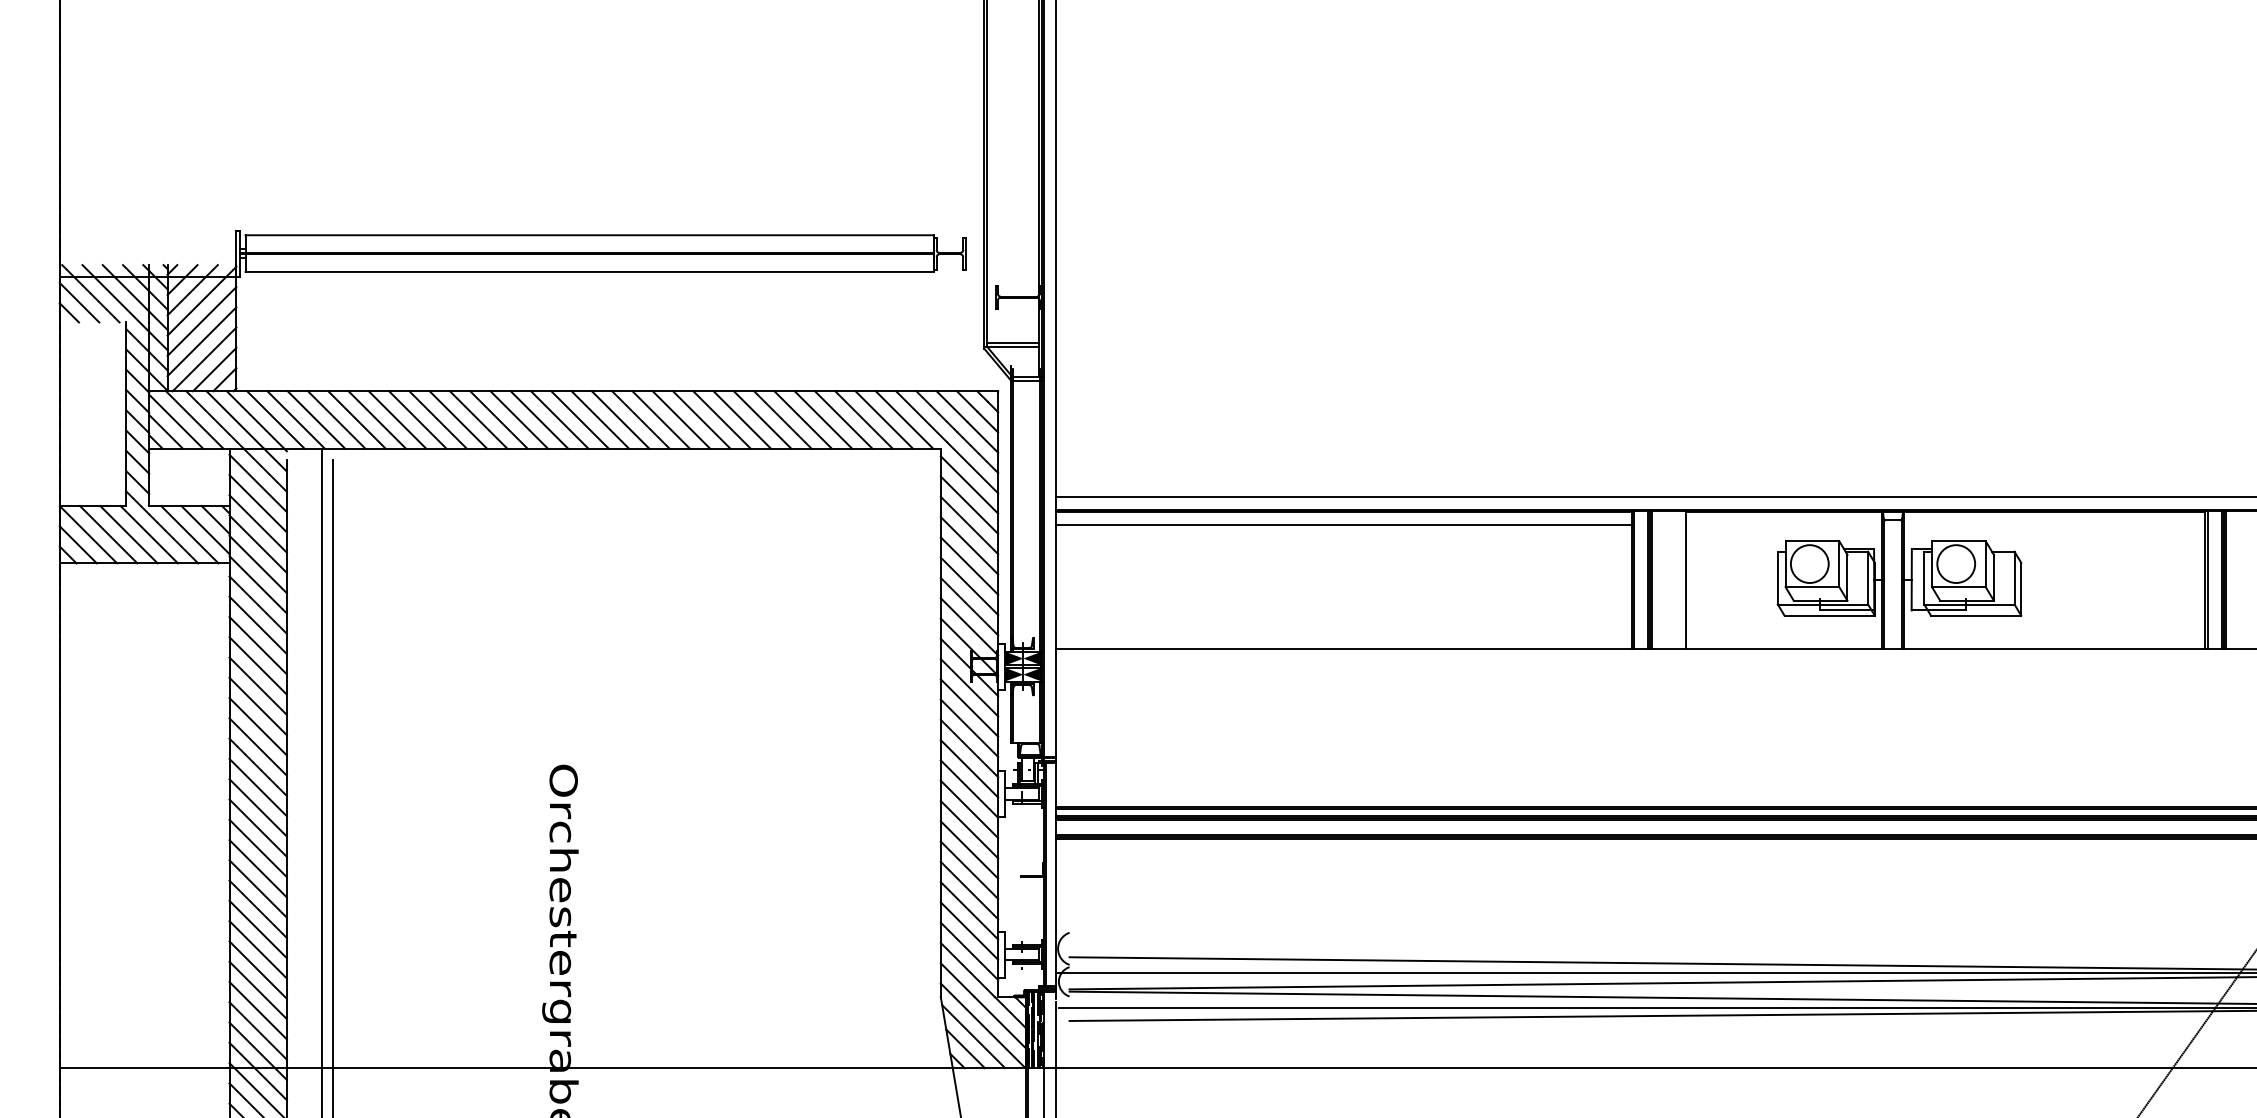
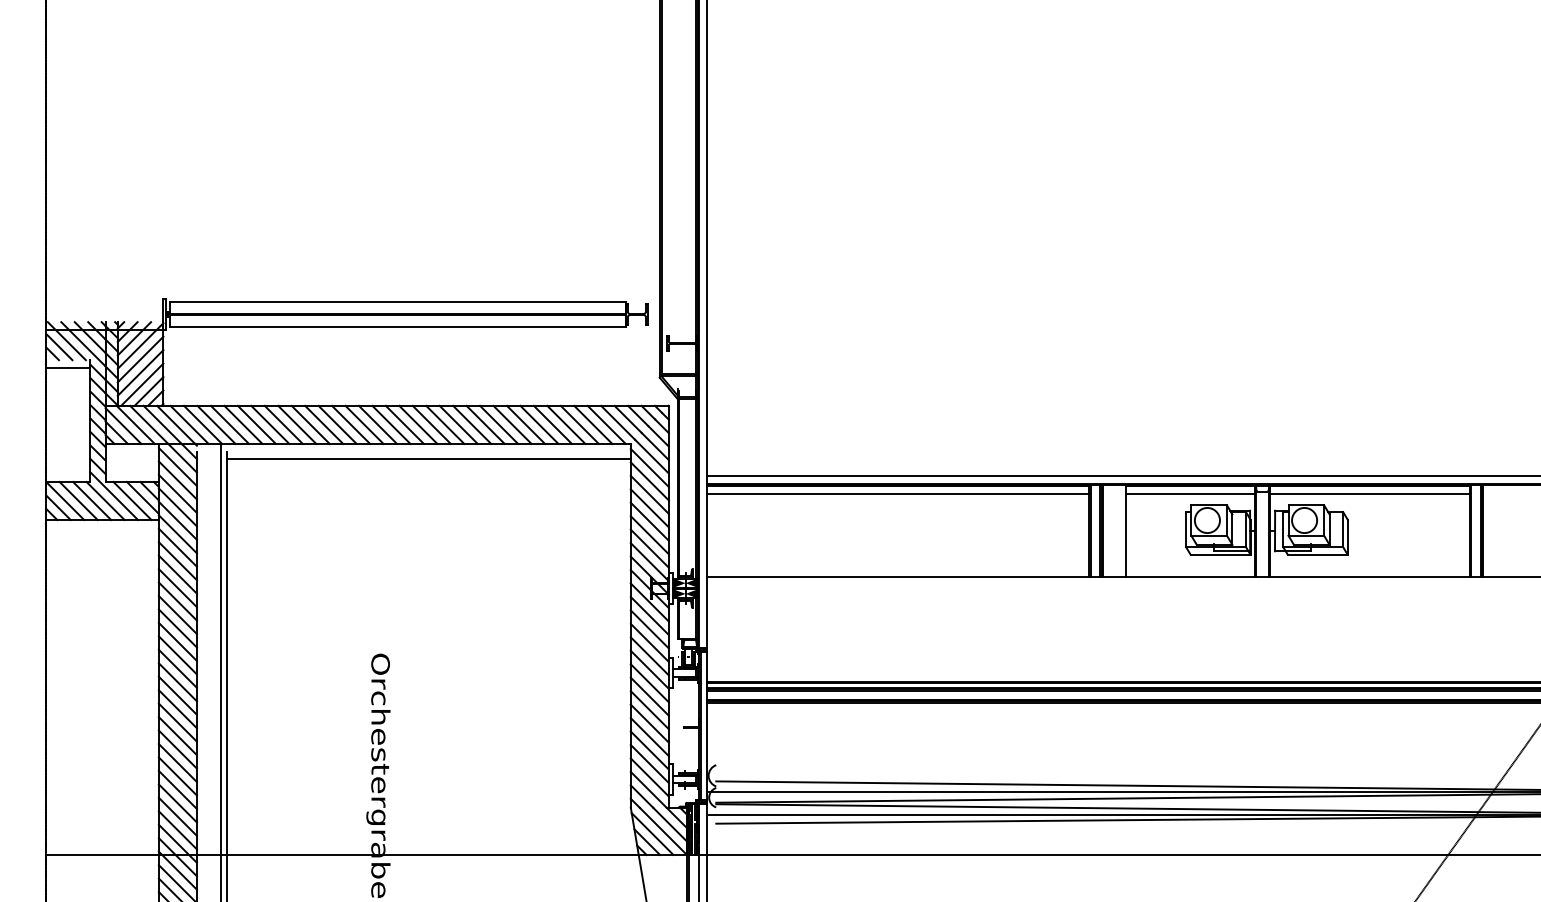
line: (93, 333) -> (68, 367), added
line: (635, 472) -> (428, 459), added
line: (1782, 524) -> (1189, 494), added
line: (2054, 524) -> (1369, 494), added

